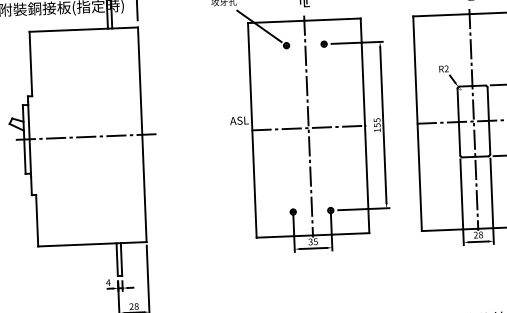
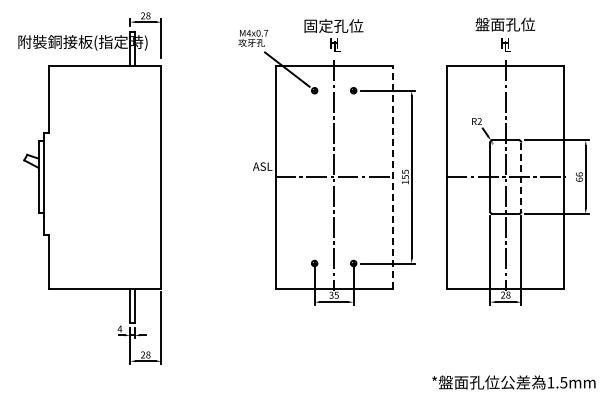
line: (489, 121) -> (521, 177), solid -> dashed
line: (364, 125) -> (392, 176), solid -> dashed
line: (86, 137) -> (103, 177), removed

